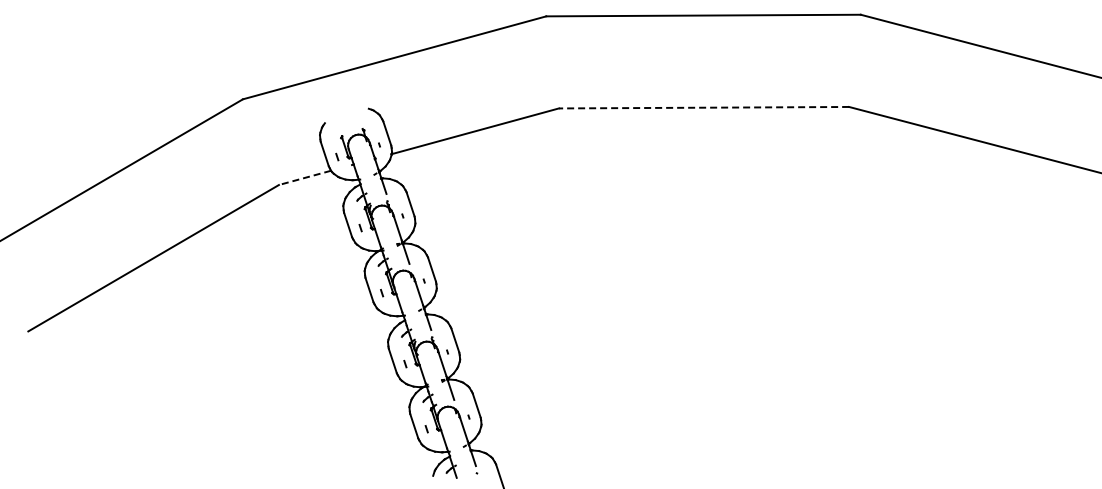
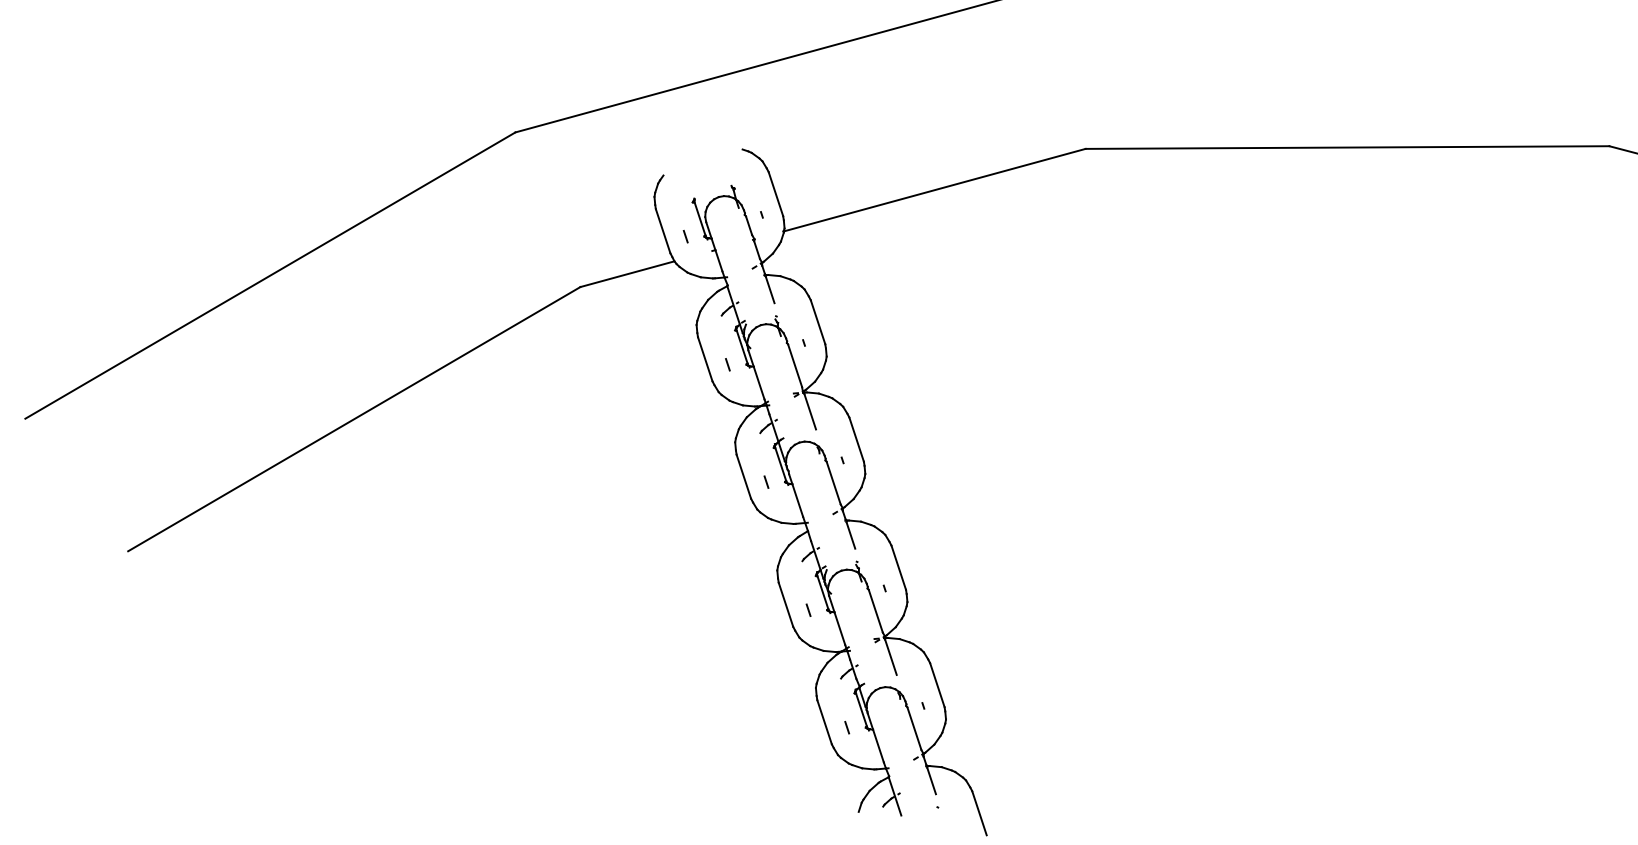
line: (703, 107) -> (1346, 147), dashed -> solid
line: (304, 178) -> (626, 275), dashed -> solid

